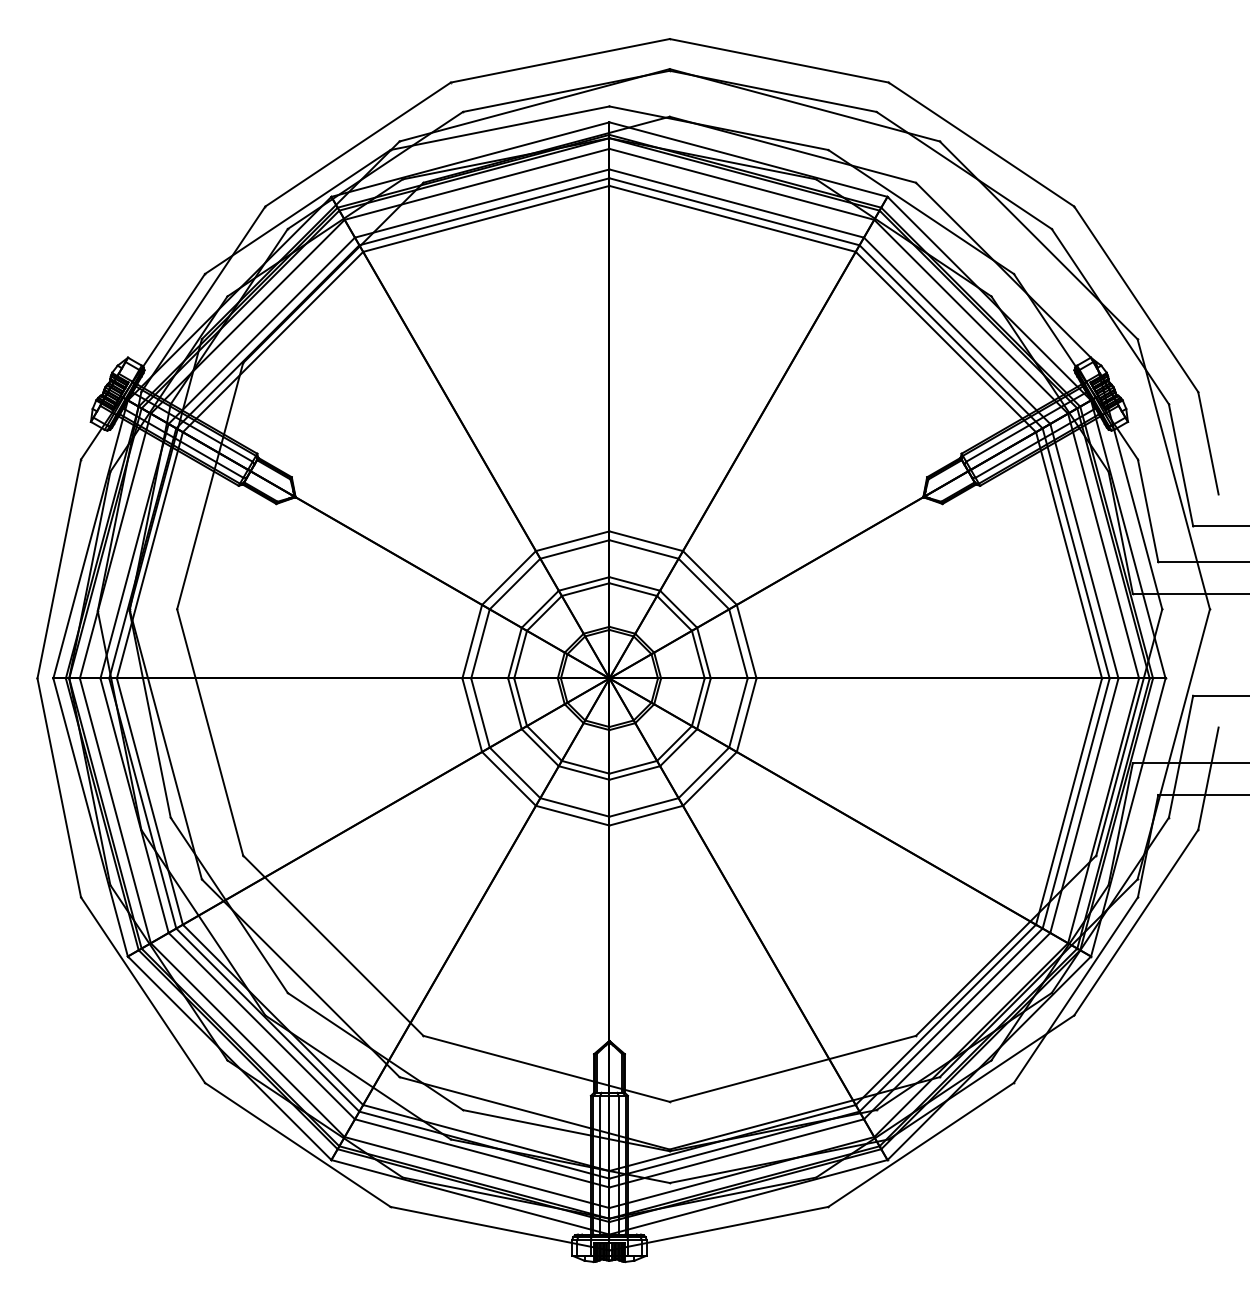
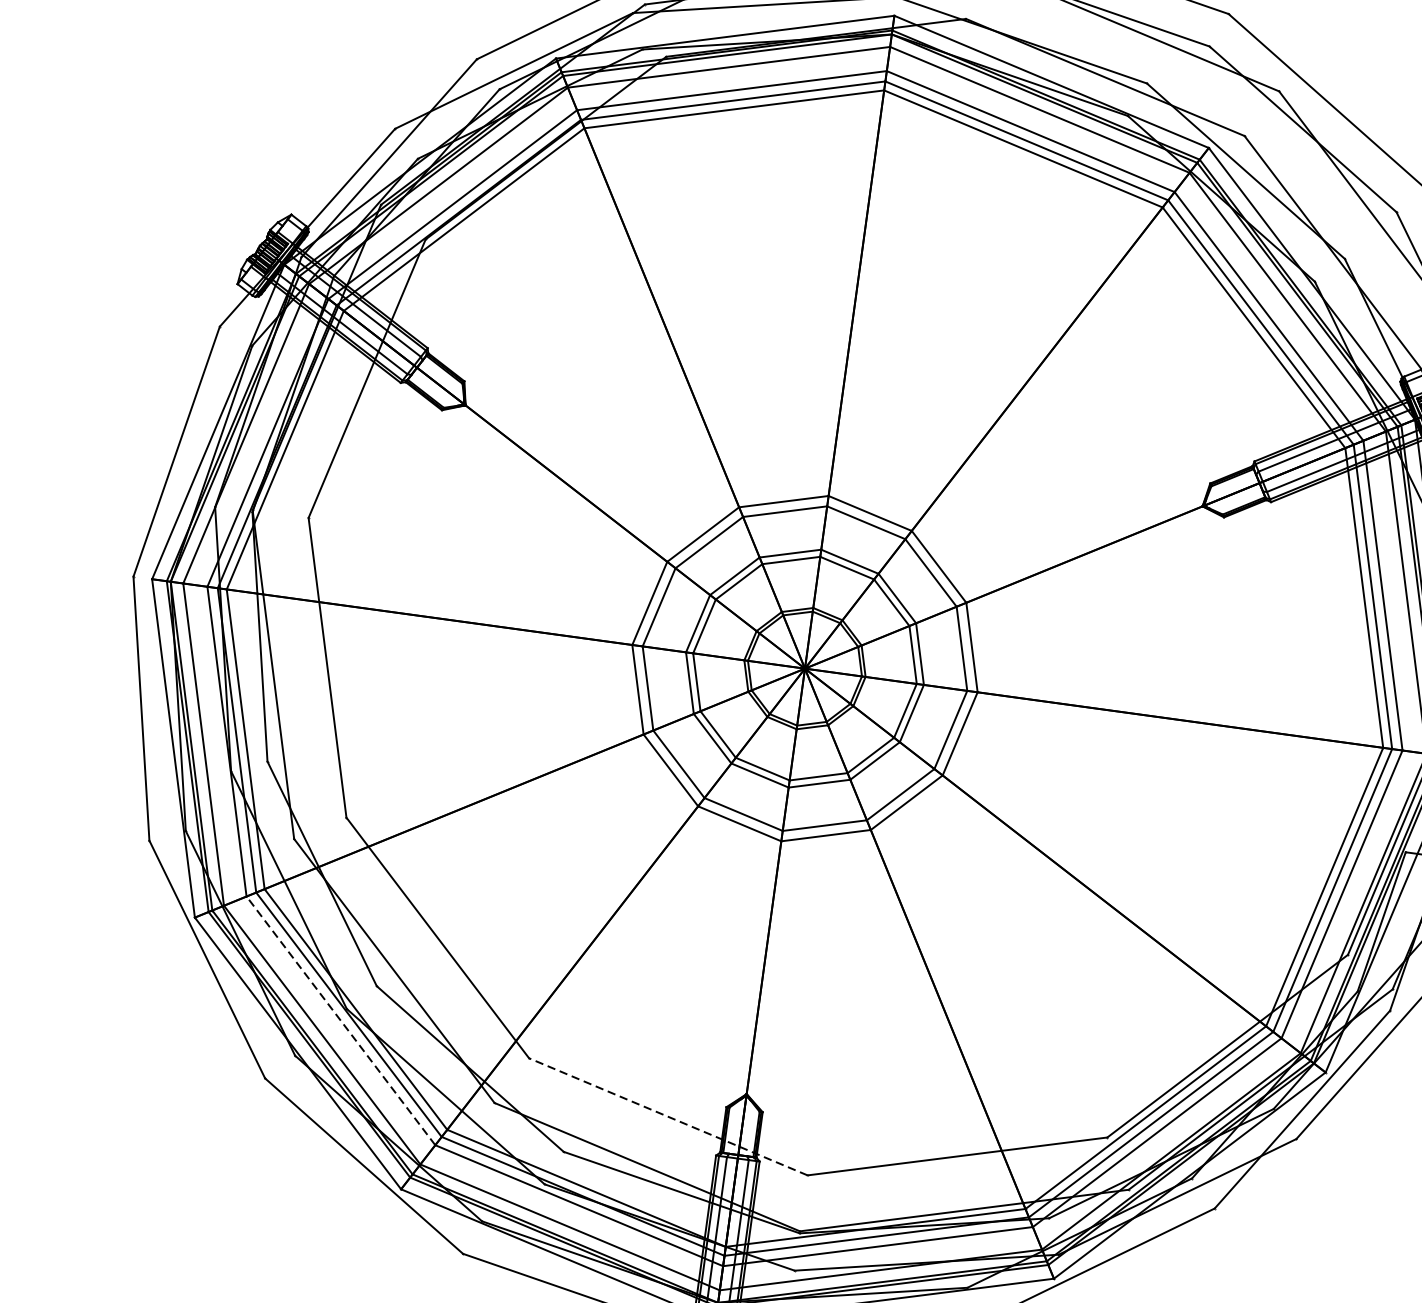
line: (261, 1026) -> (340, 1021), solid -> dashed
line: (546, 1068) -> (668, 1116), solid -> dashed

